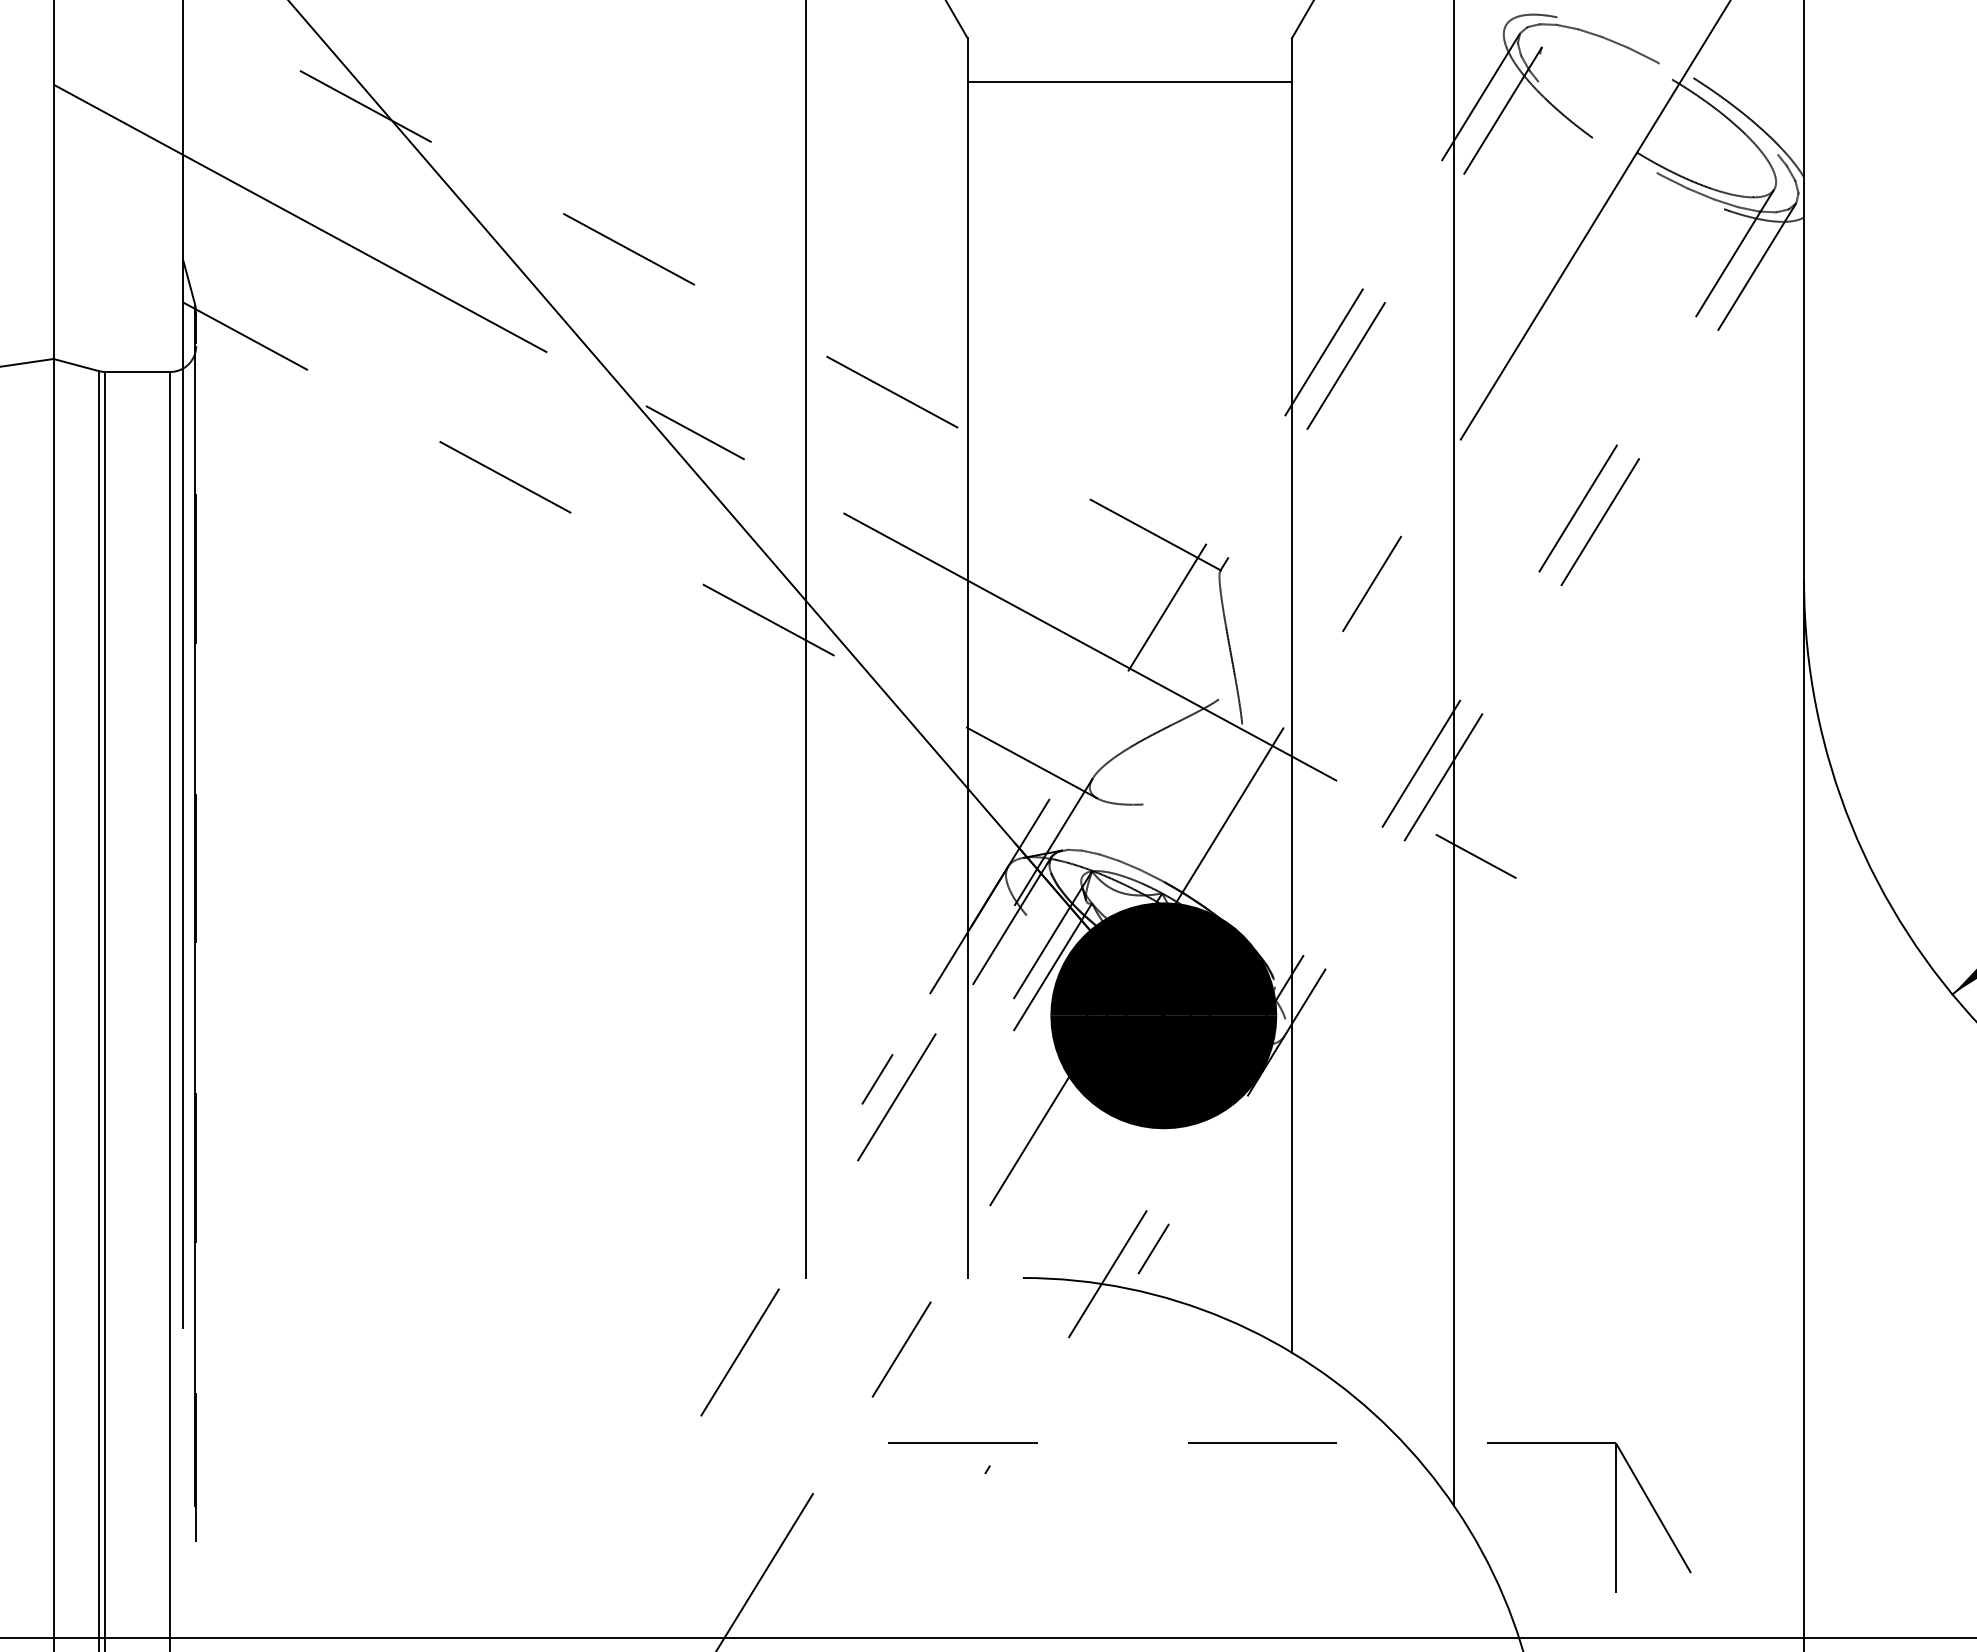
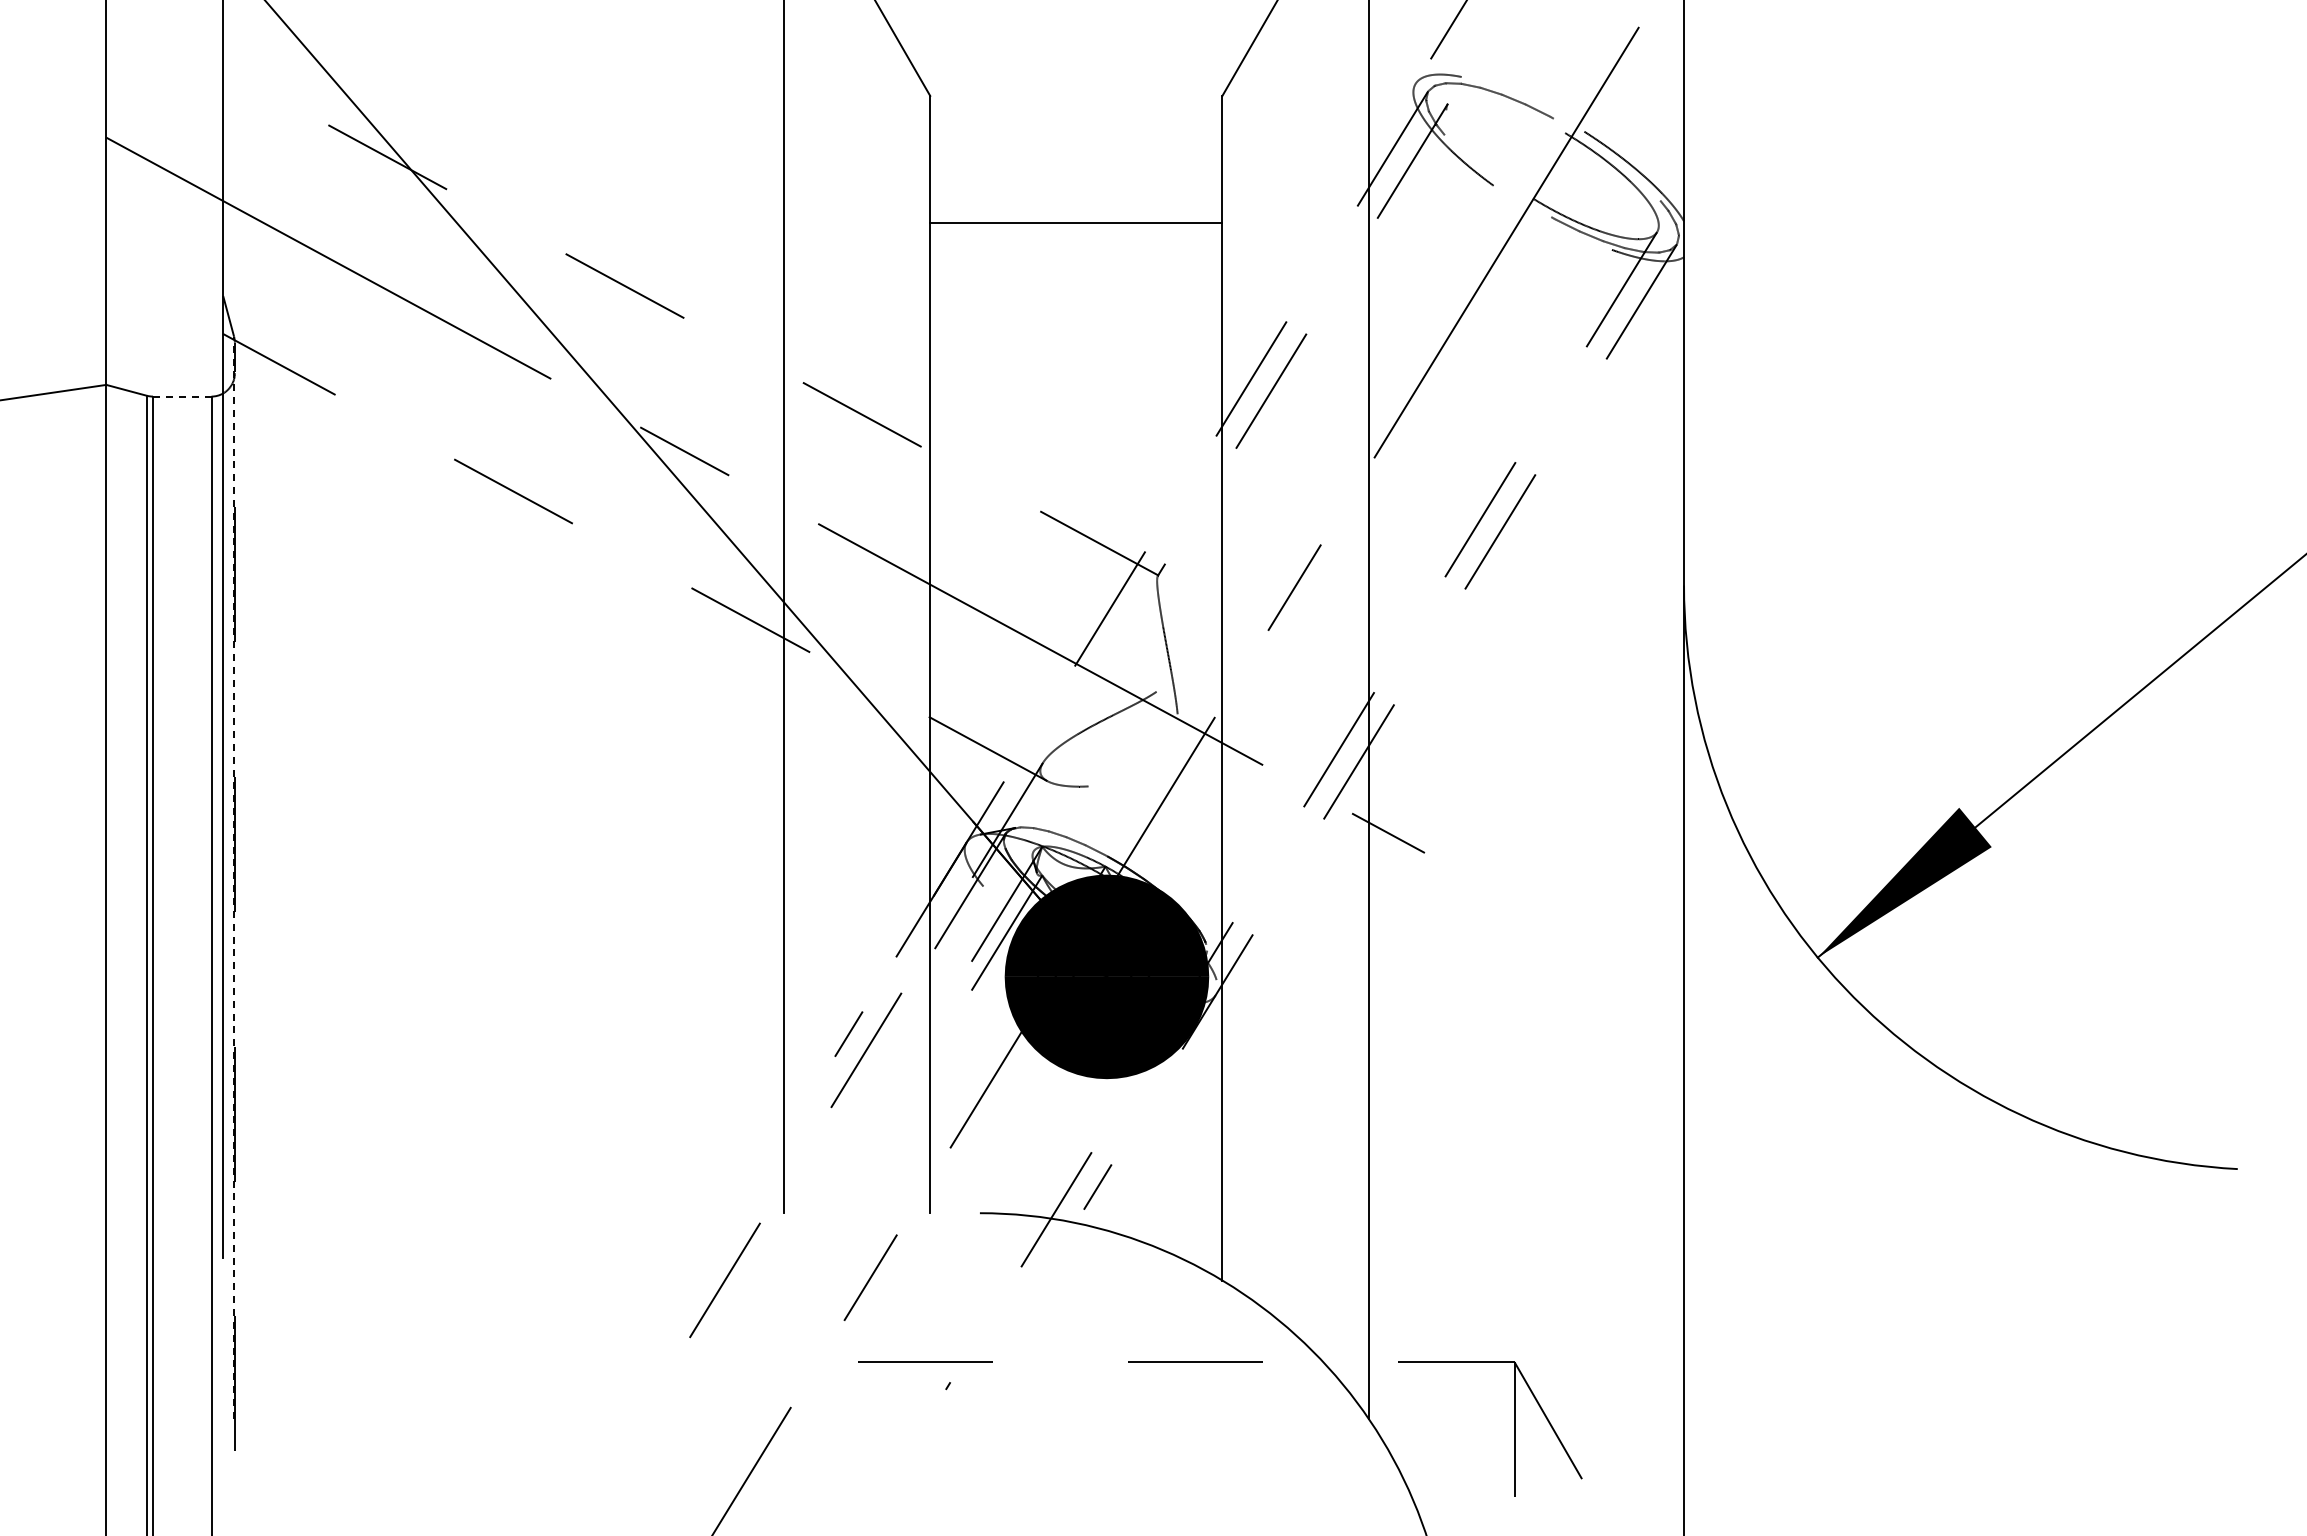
line: (1130, 82) -> (1076, 223), moved
line: (137, 371) -> (181, 396), solid -> dashed
line: (195, 905) -> (234, 877), solid -> dashed

